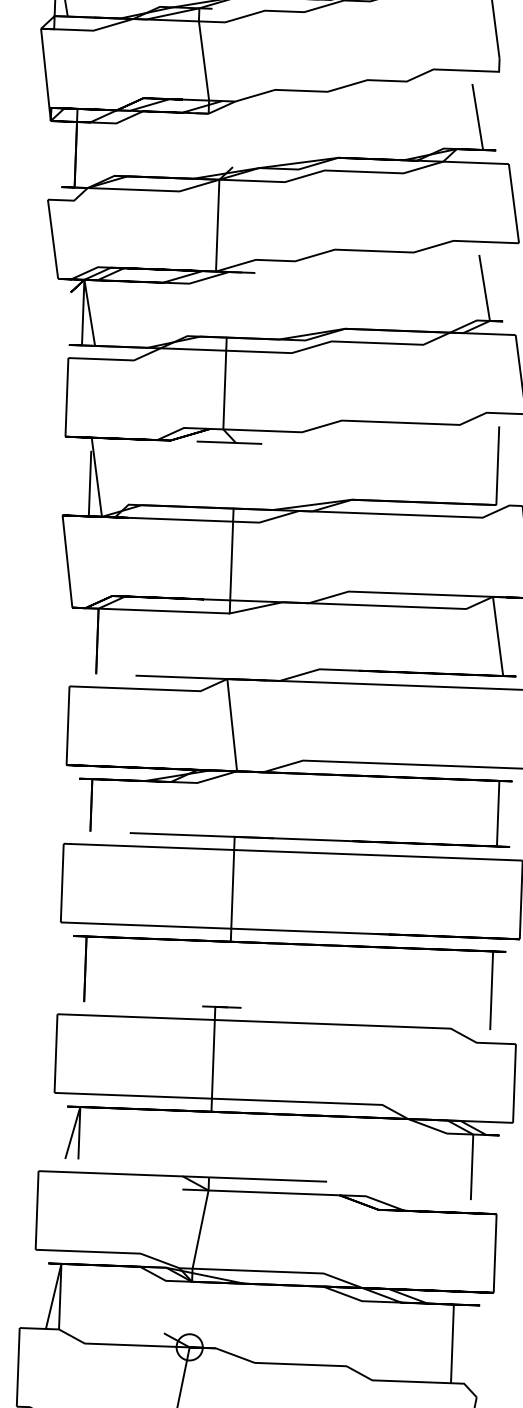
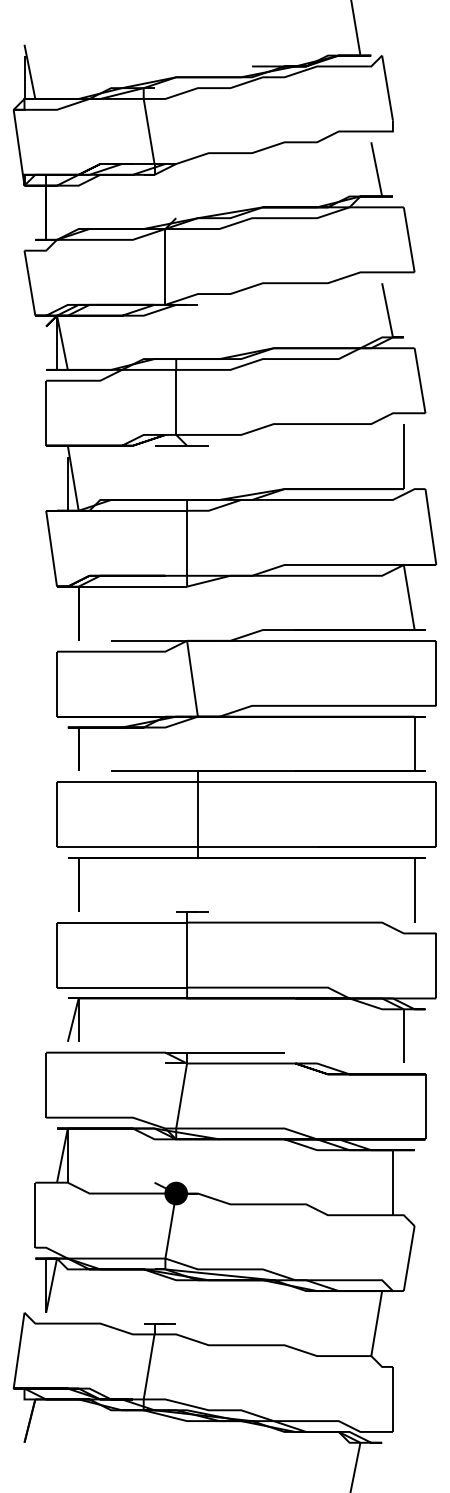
fill: (190, 1347) -> (176, 1193), added

